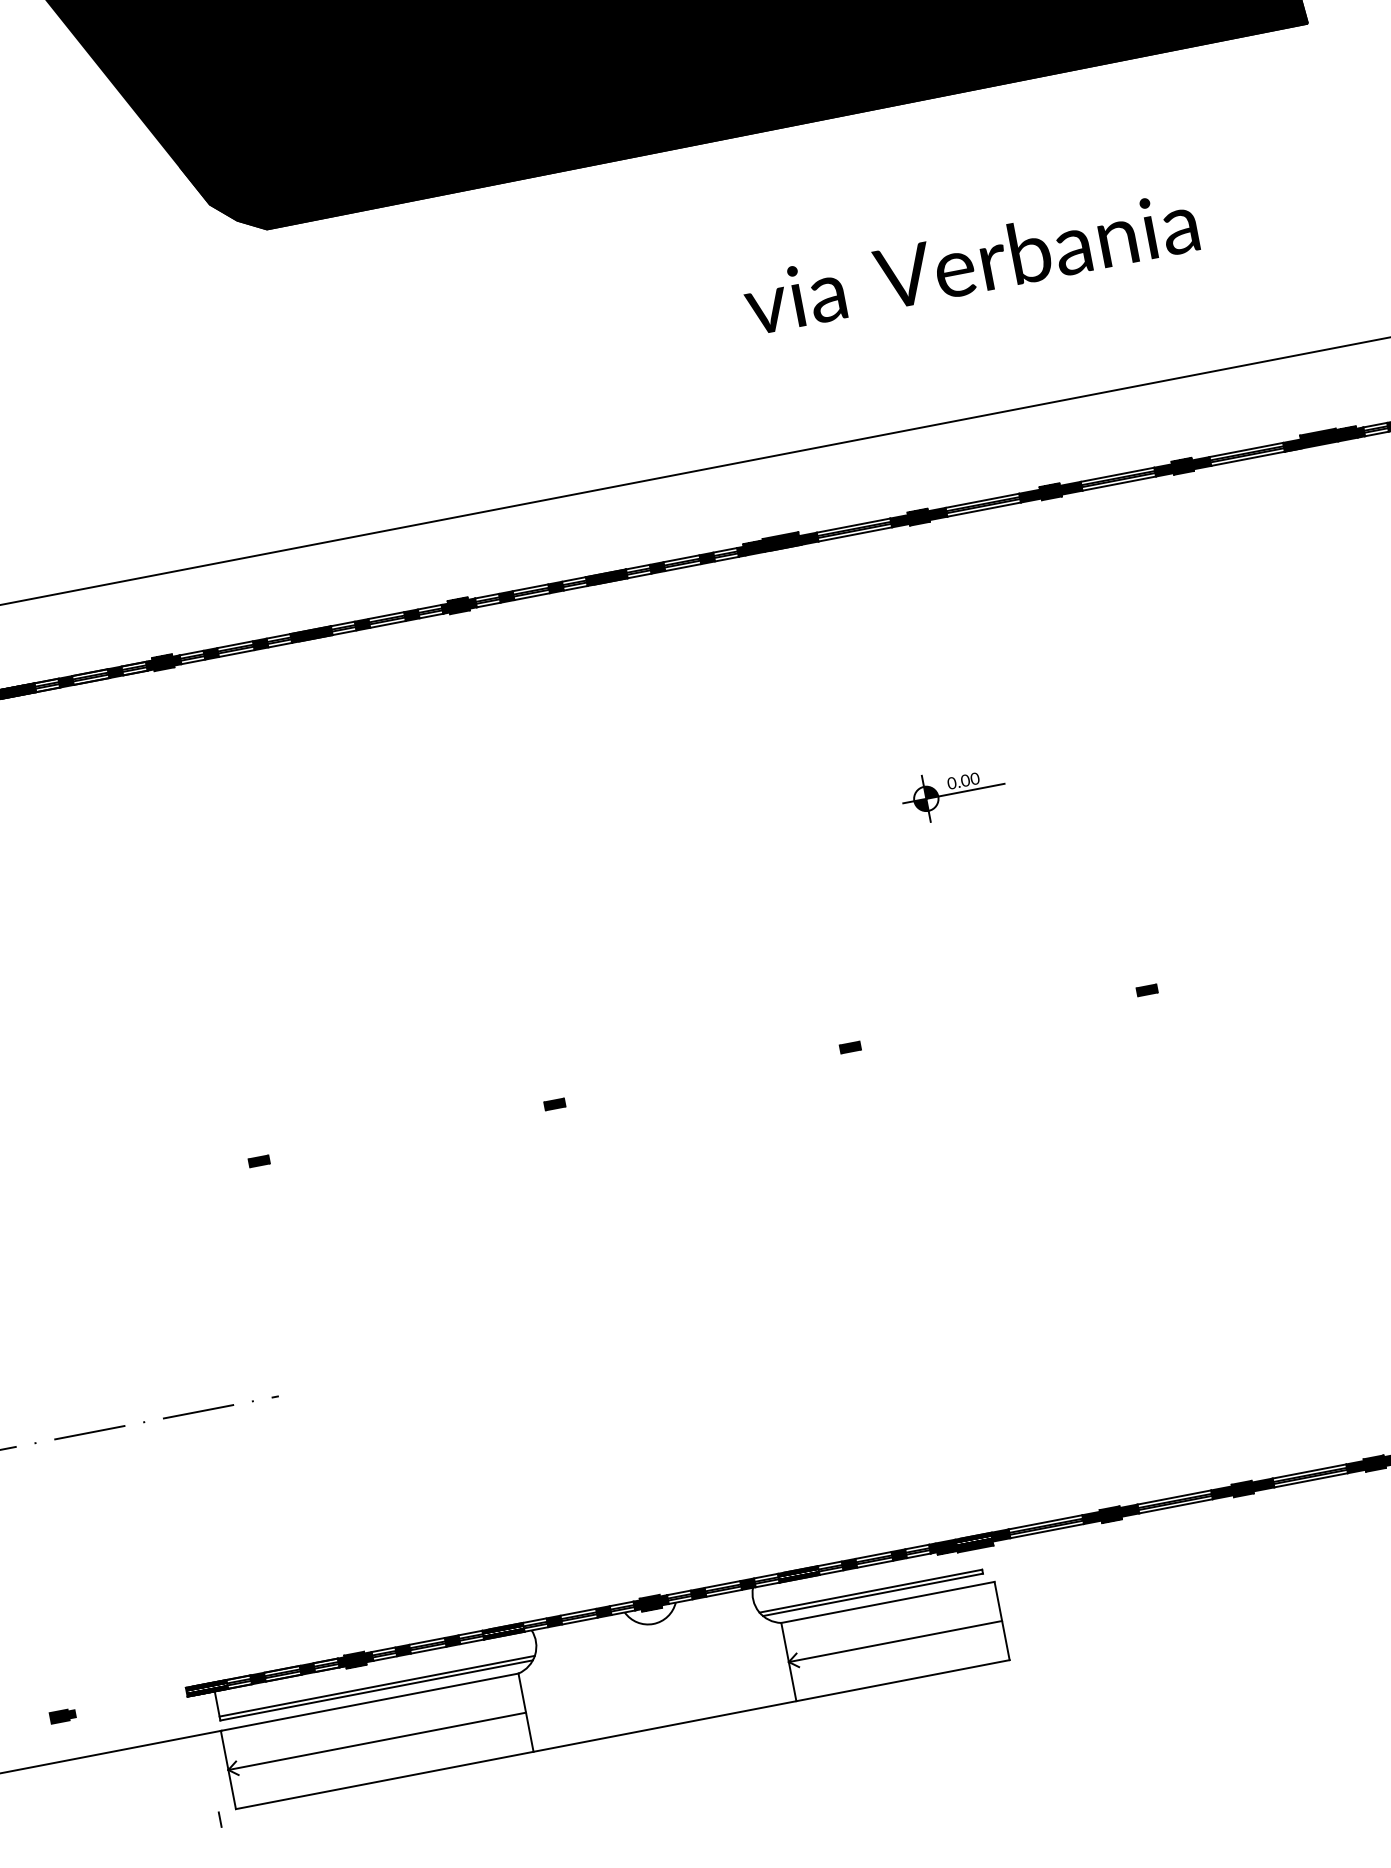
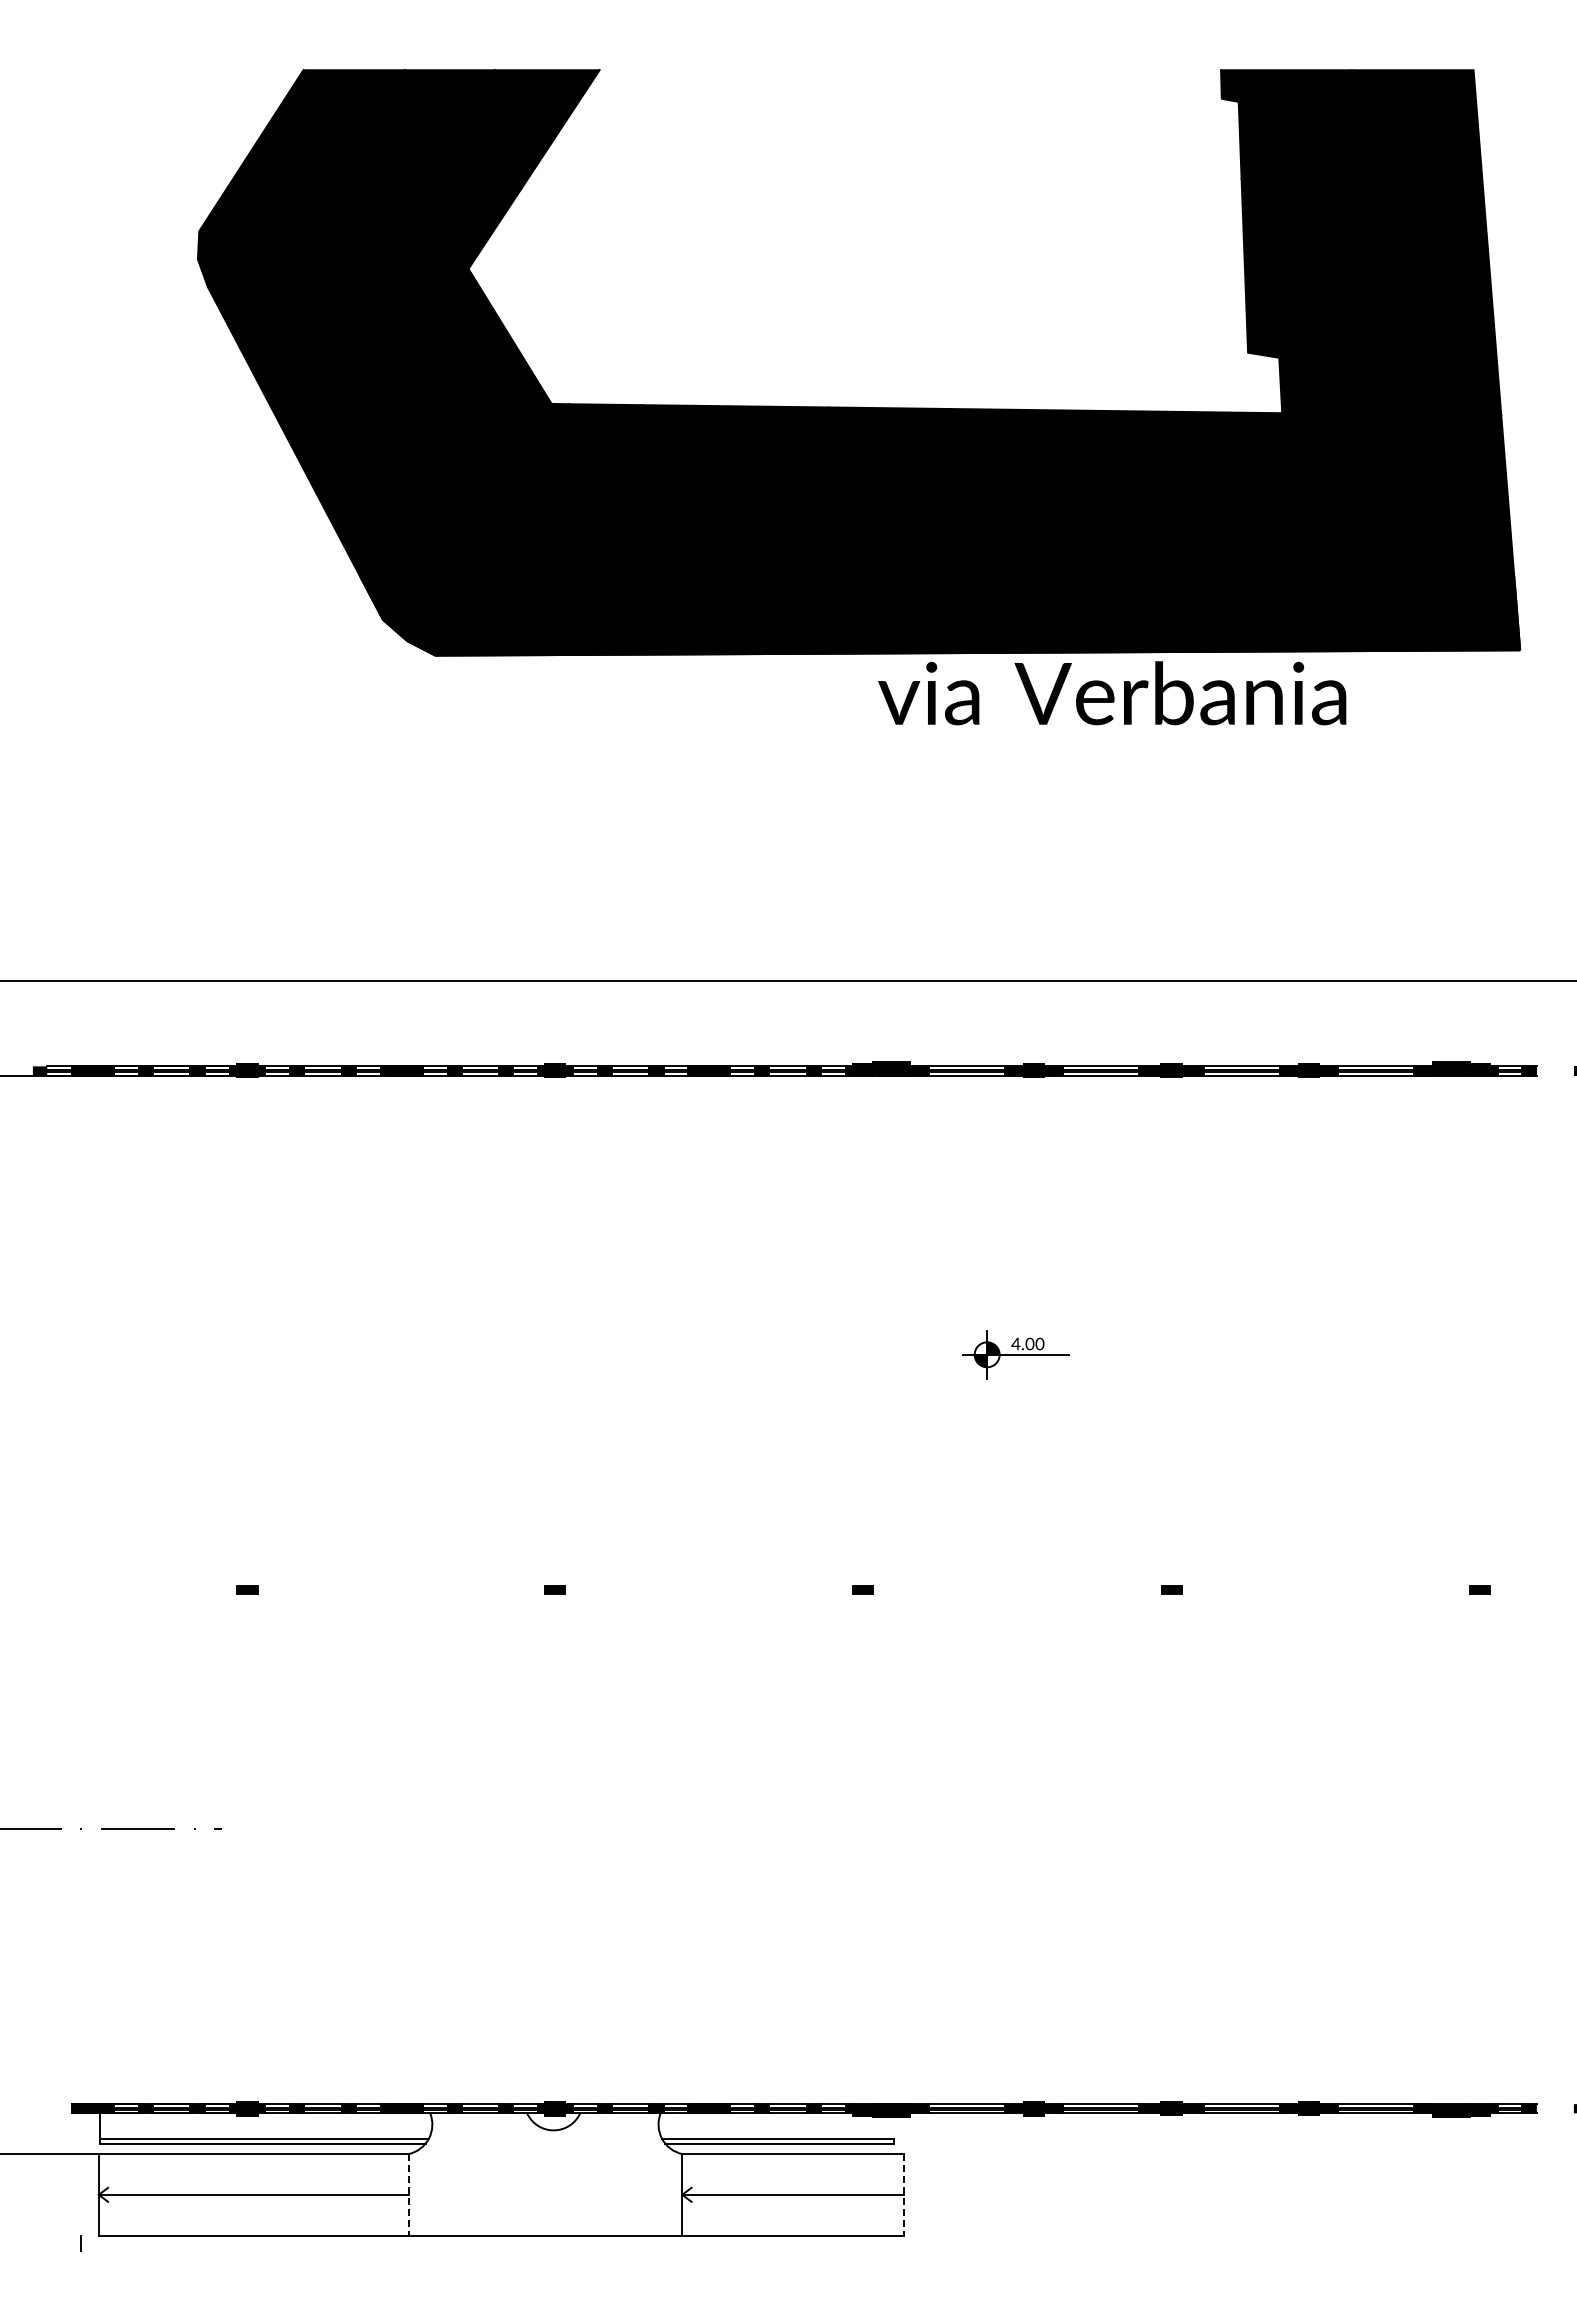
text: (970, 263) -> (1112, 693), moved
text: (951, 782) -> (1015, 1343), 0.00 -> 4.00
line: (1002, 1620) -> (904, 2194), solid -> dashed
line: (525, 1712) -> (408, 2194), solid -> dashed

